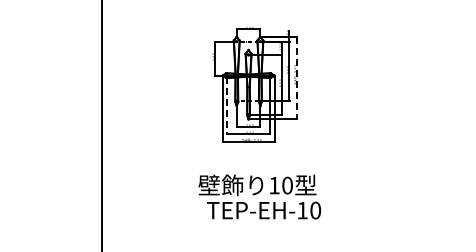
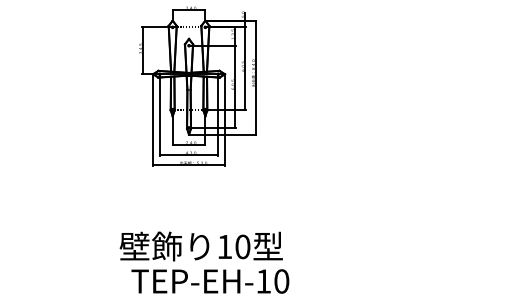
line: (296, 78) -> (255, 78), dashed -> solid
line: (227, 105) -> (159, 115), dashed -> solid
text: (259, 196) -> (204, 261), moved

